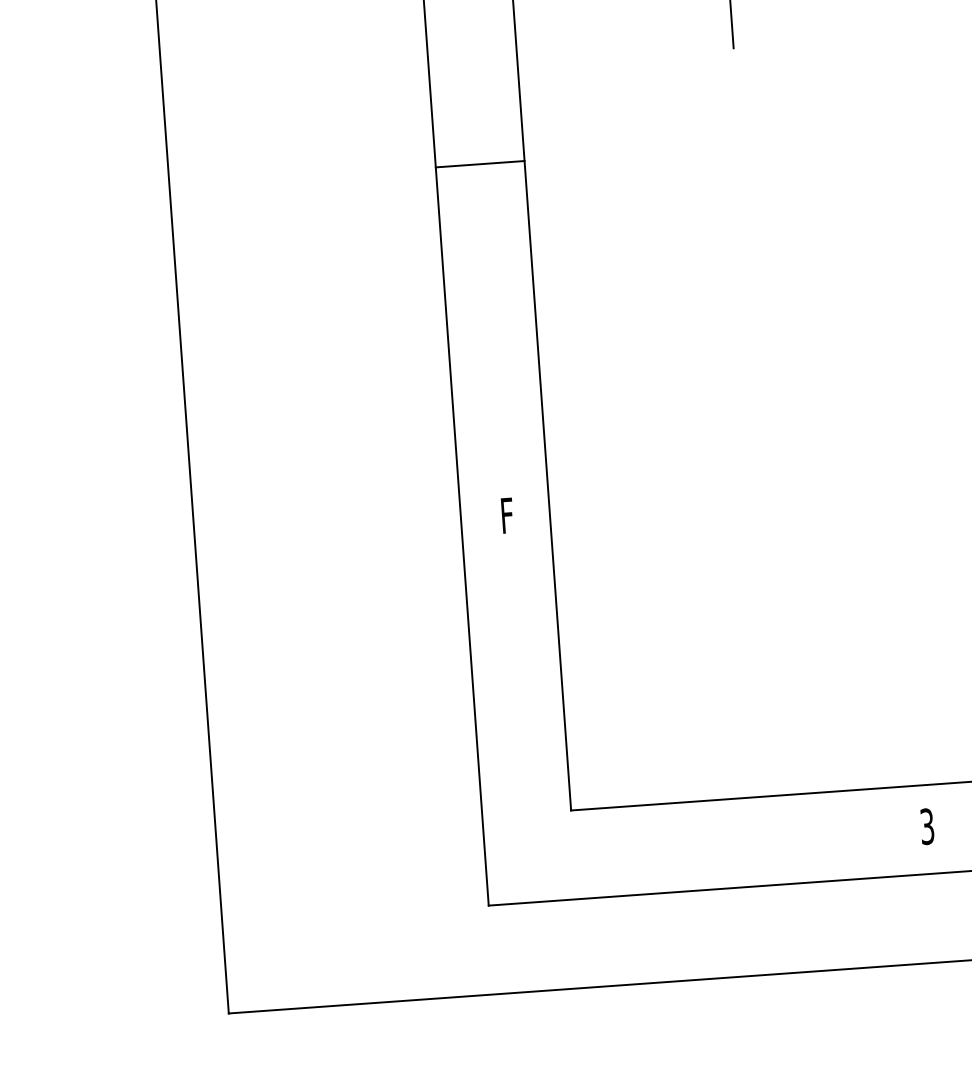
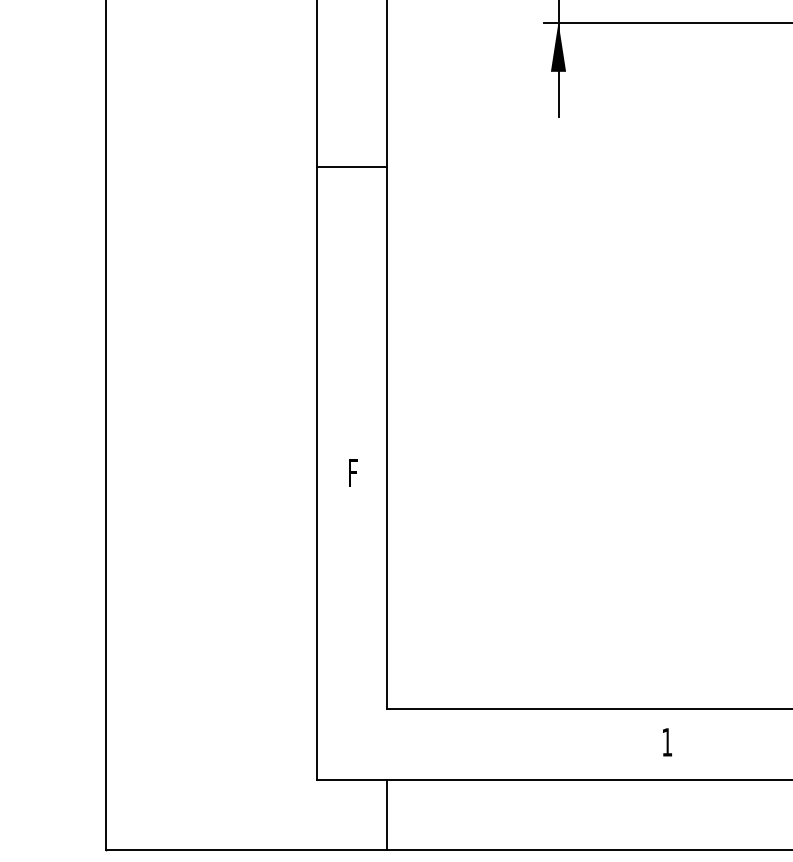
line: (479, 164) -> (351, 167), moved
text: (927, 825) -> (667, 741), 3 -> 1
line: (581, 942) -> (387, 814), added

